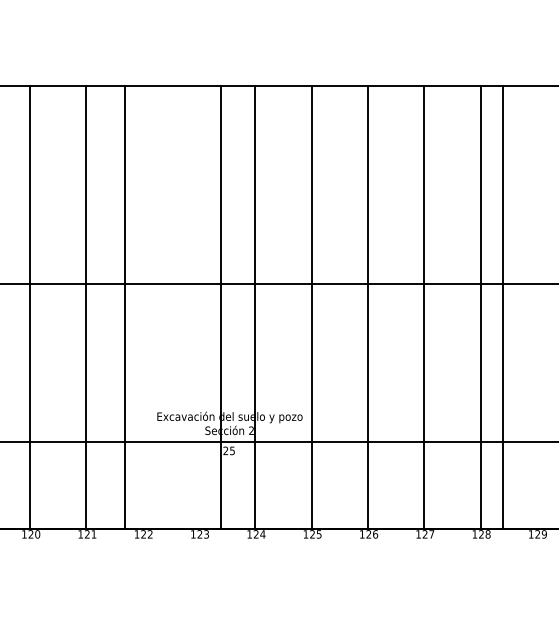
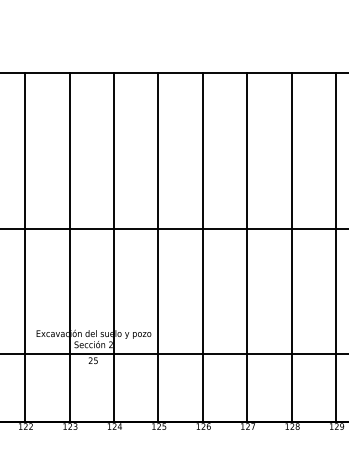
line: (124, 307) -> (24, 247), moved
line: (221, 307) -> (69, 247), moved
line: (502, 307) -> (335, 247), moved

